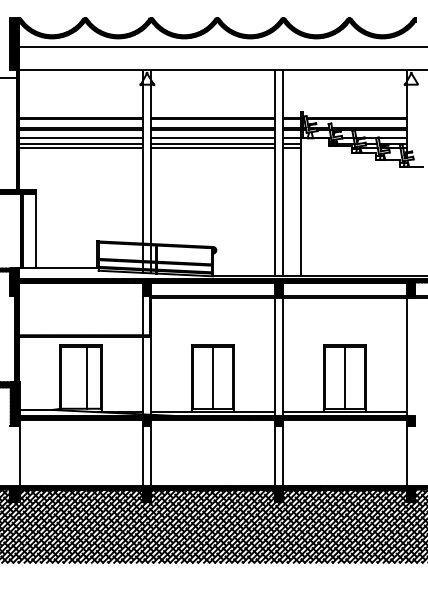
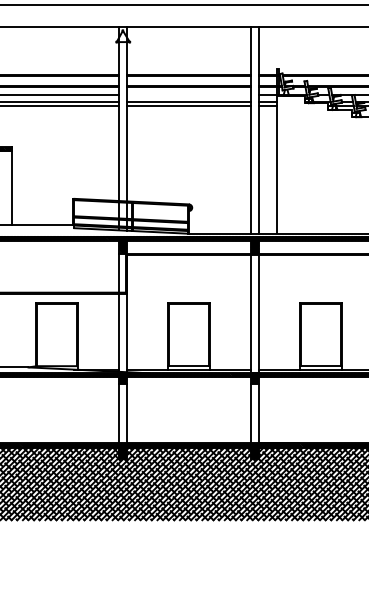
line: (213, 137) -> (189, 94), removed
line: (87, 377) -> (63, 334), removed
line: (213, 377) -> (189, 334), removed
line: (345, 377) -> (321, 334), removed

